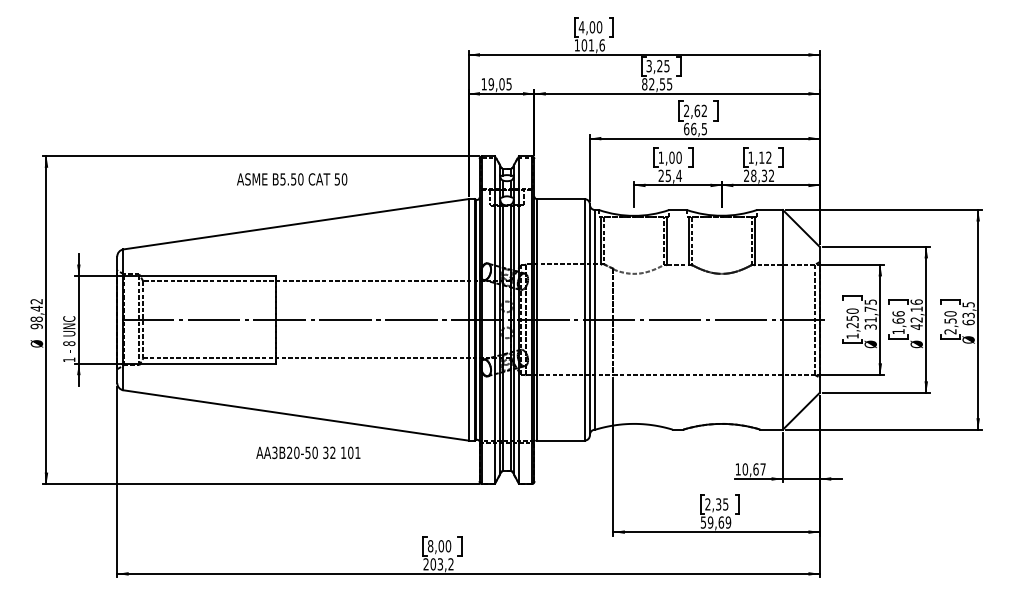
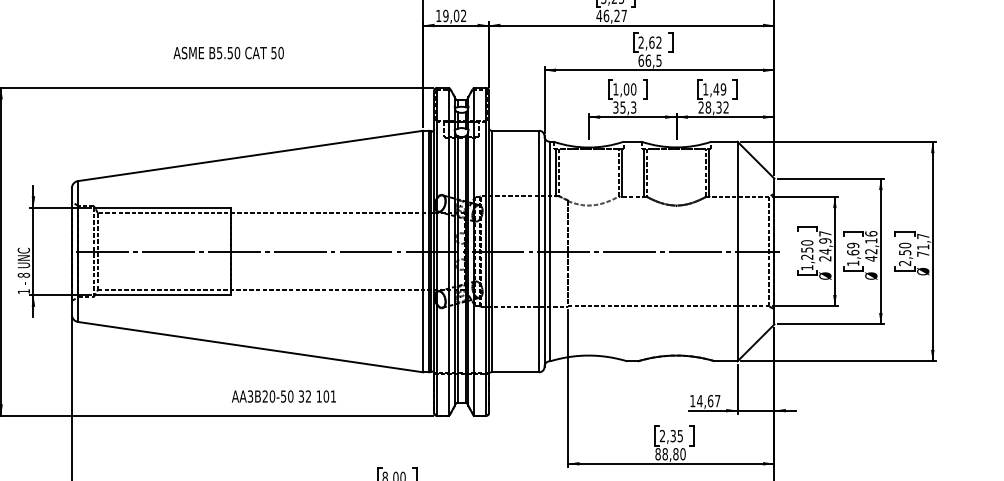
text: (508, 84) -> (463, 16), 19,05 -> 19,02
text: (656, 84) -> (611, 16), 82,55 -> 46,27
text: (764, 157) -> (719, 89), 1,12 -> 1,49
text: (669, 175) -> (624, 107), 25,4 -> 35,3
text: (292, 179) -> (229, 53), moved
text: (898, 313) -> (853, 245), 1,66 -> 1,69
text: (968, 313) -> (923, 245), 63,5 -> 71,7
text: (870, 314) -> (825, 246), 31,75 -> 24,97
text: (308, 452) -> (284, 396), moved
text: (745, 469) -> (700, 401), 10,67 -> 14,67
text: (715, 522) -> (670, 454), 59,69 -> 88,80

